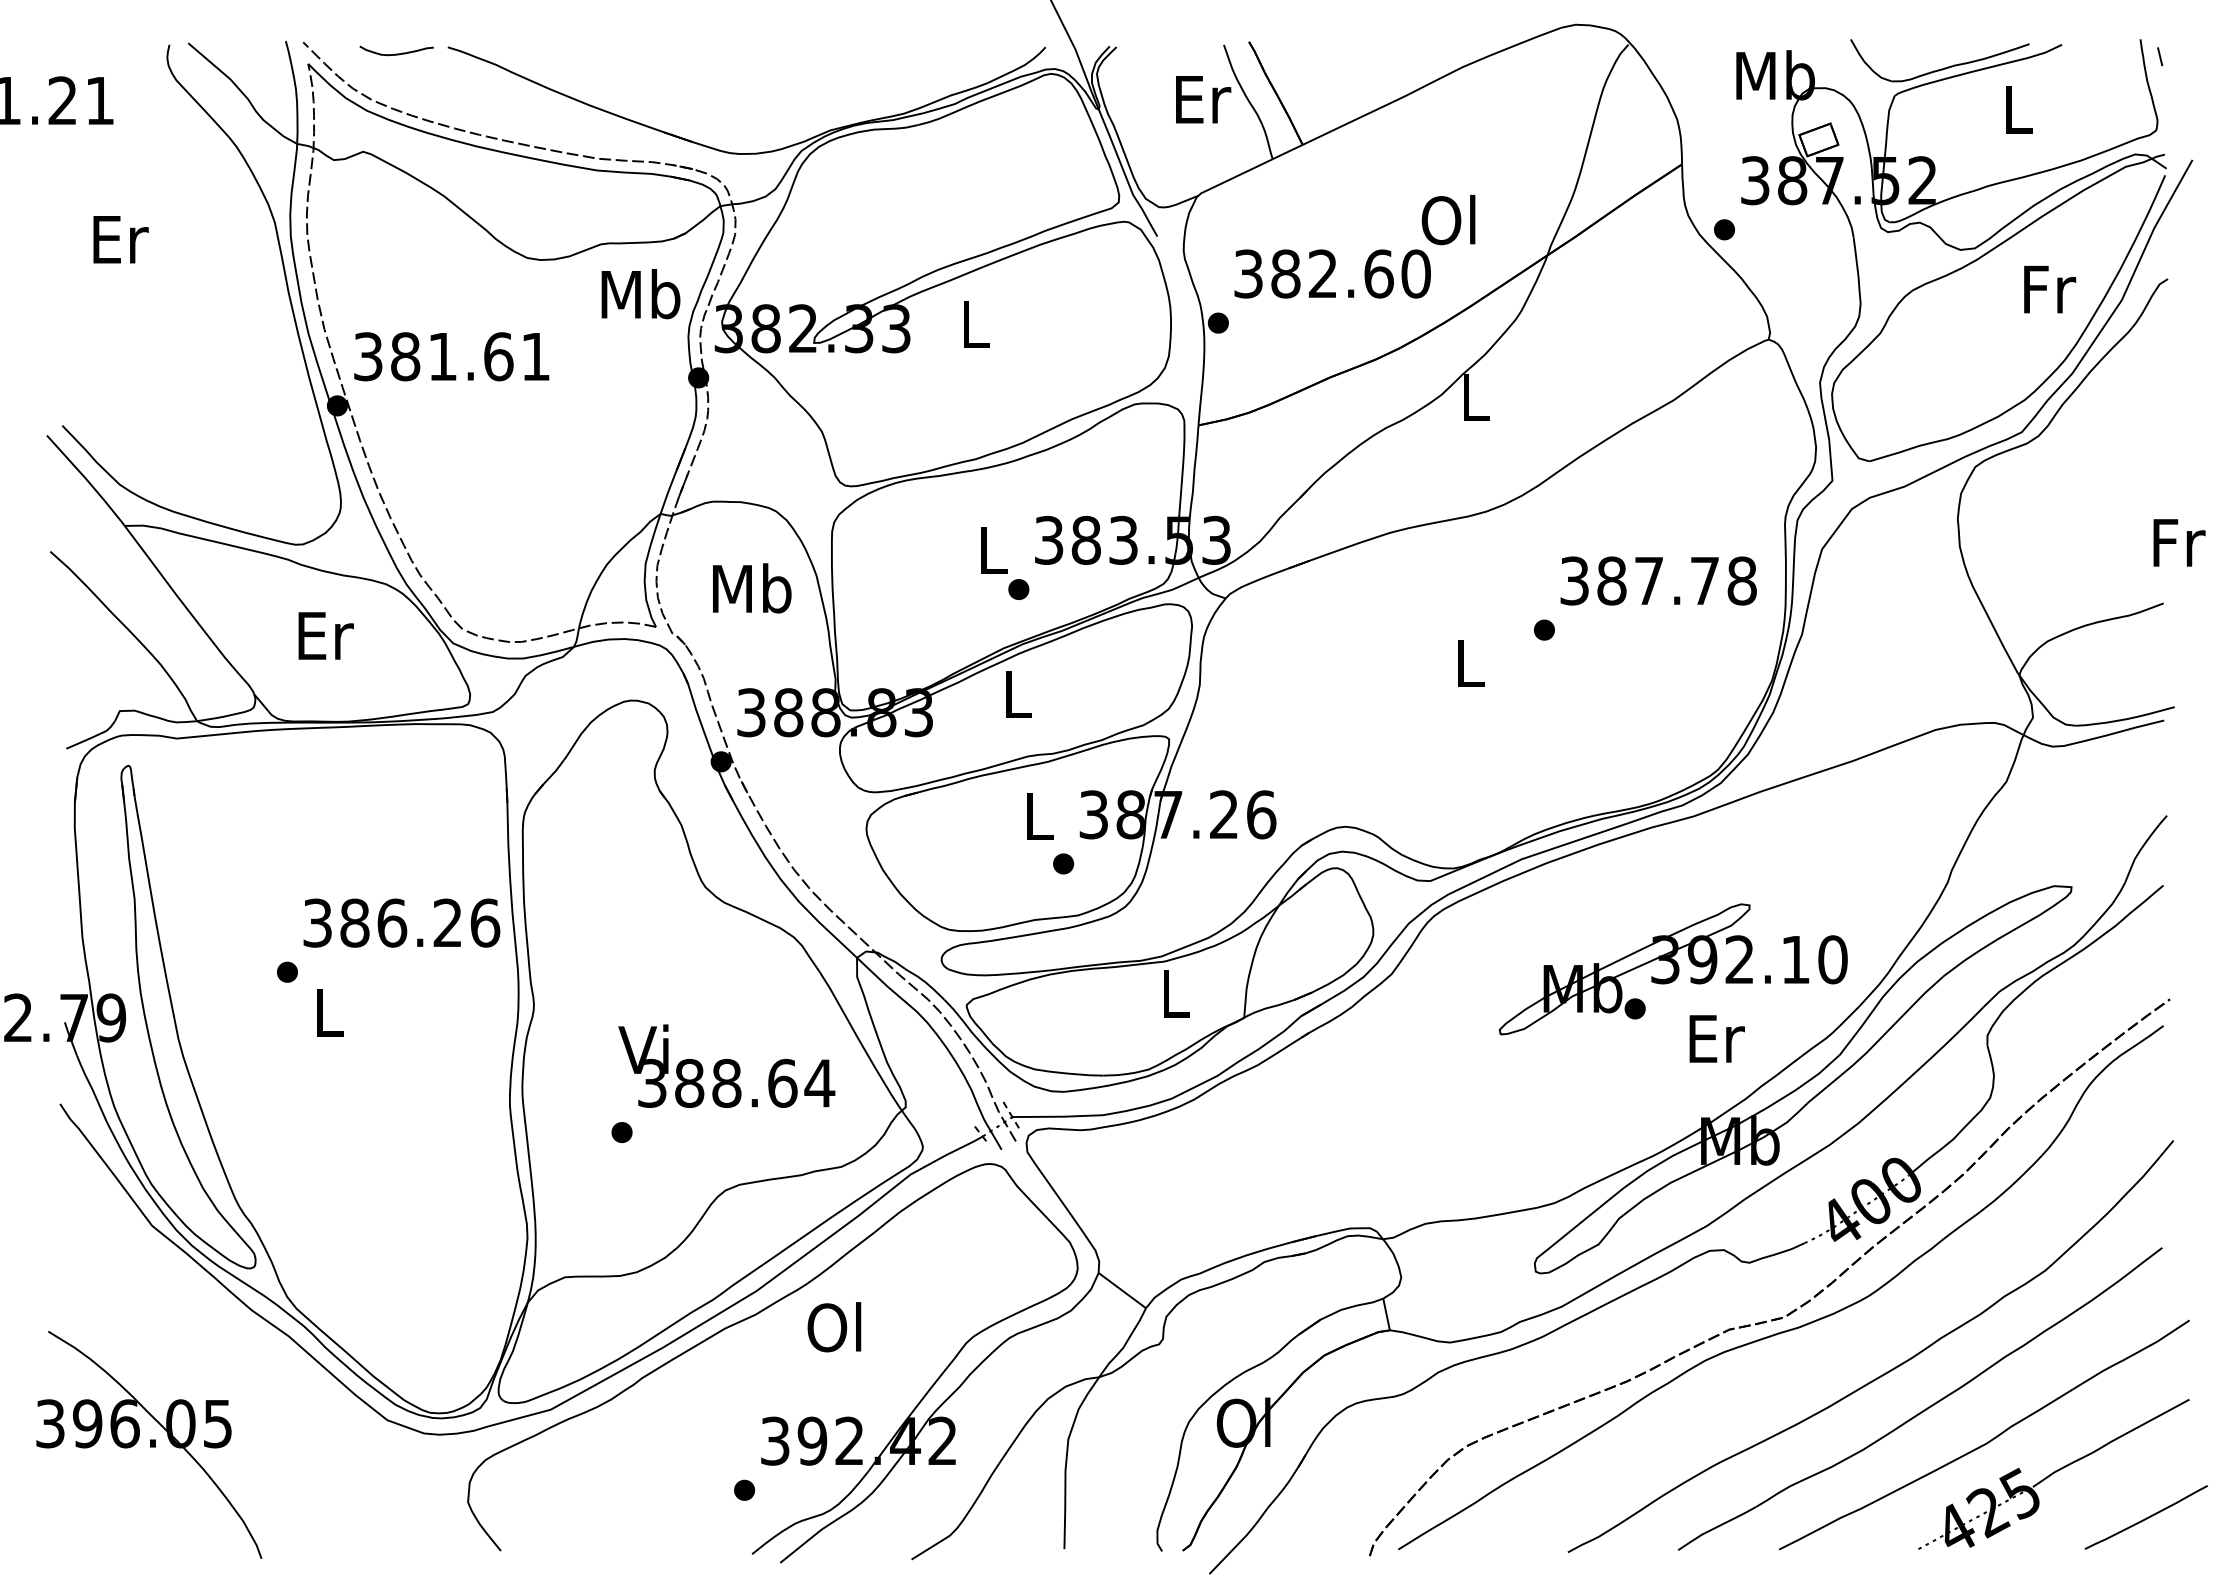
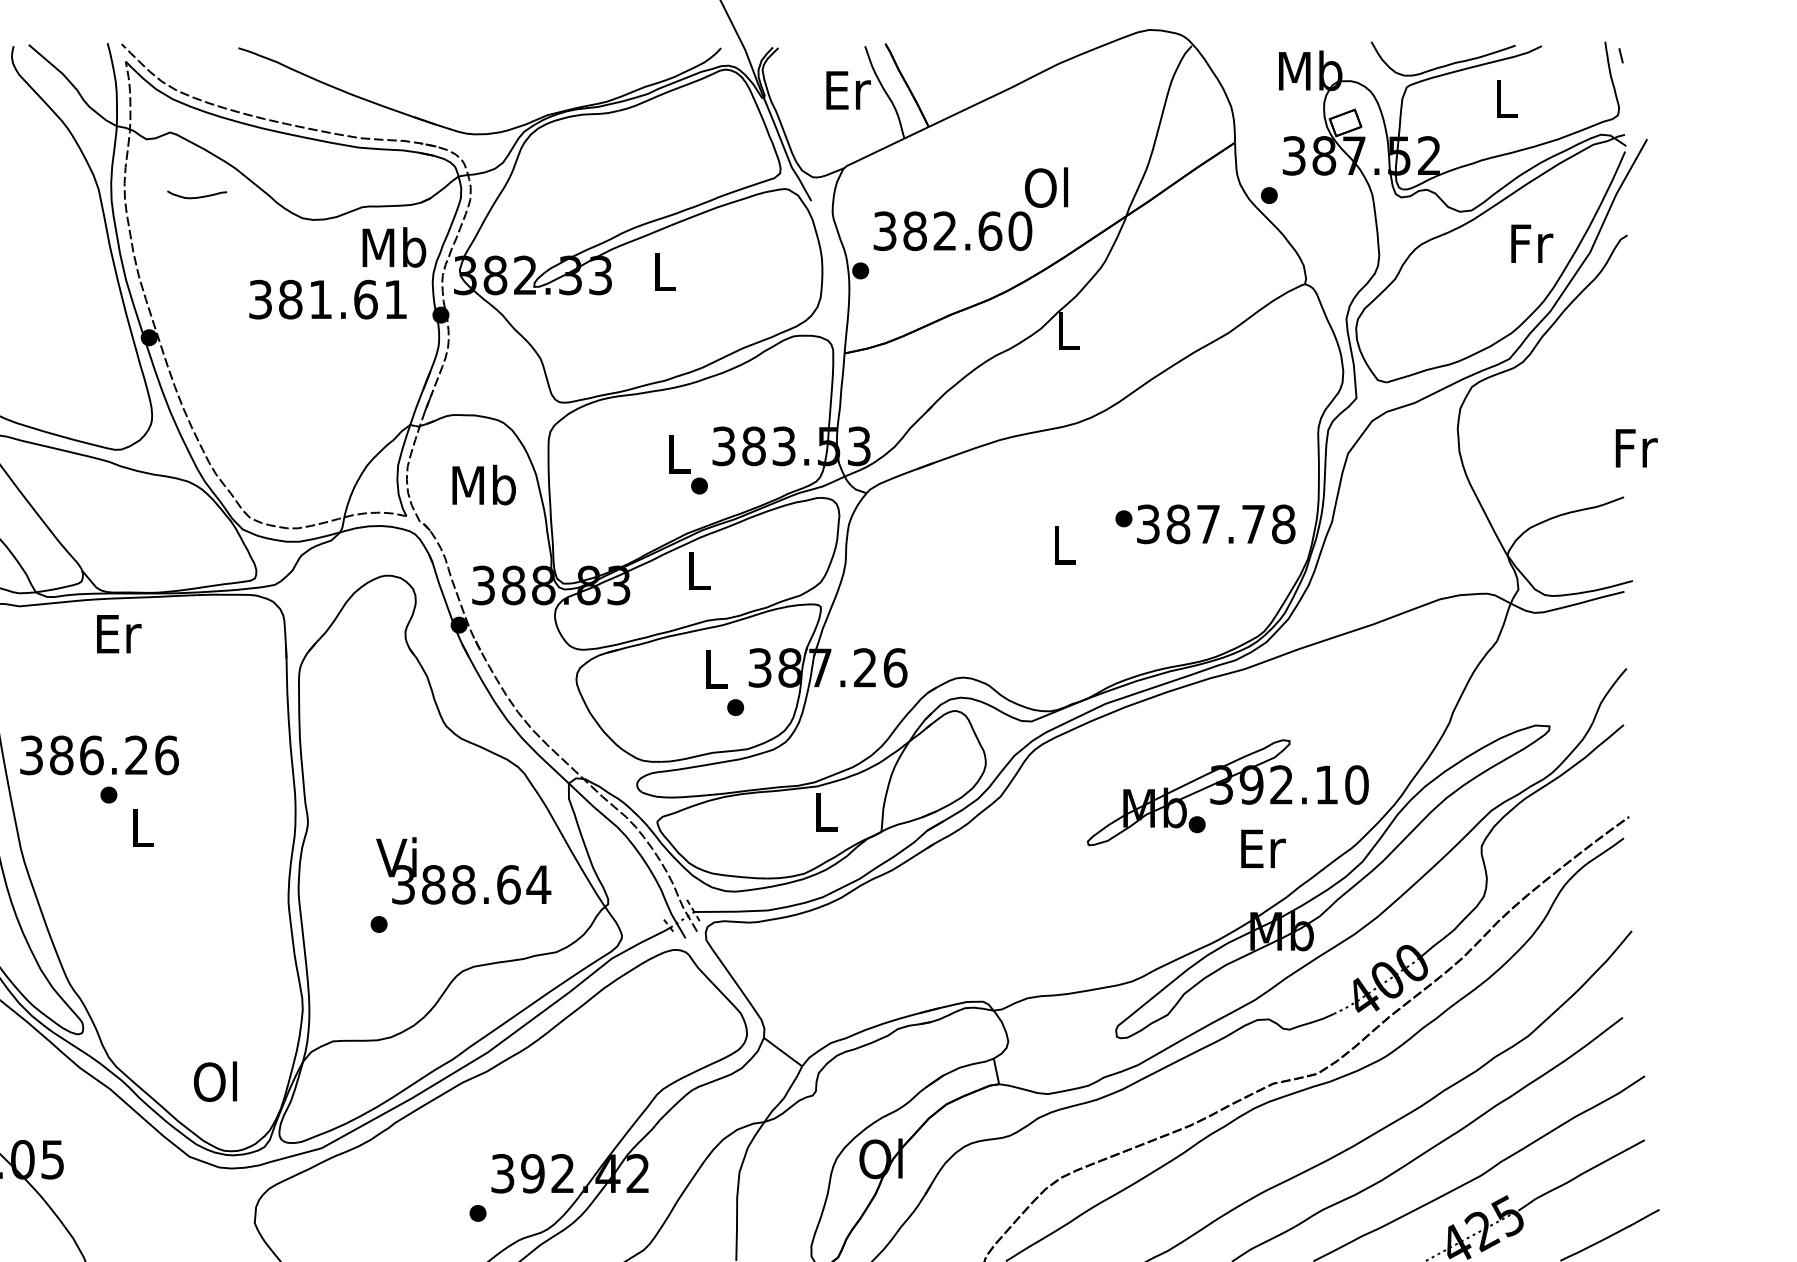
curve: (396, 53) -> (196, 196), moved
text: (451, 356) -> (327, 299), moved
text: (1658, 580) -> (1216, 523), moved
text: (325, 635) -> (118, 633), moved
text: (401, 922) -> (99, 754), moved
text: (834, 1327) -> (215, 1081), moved

